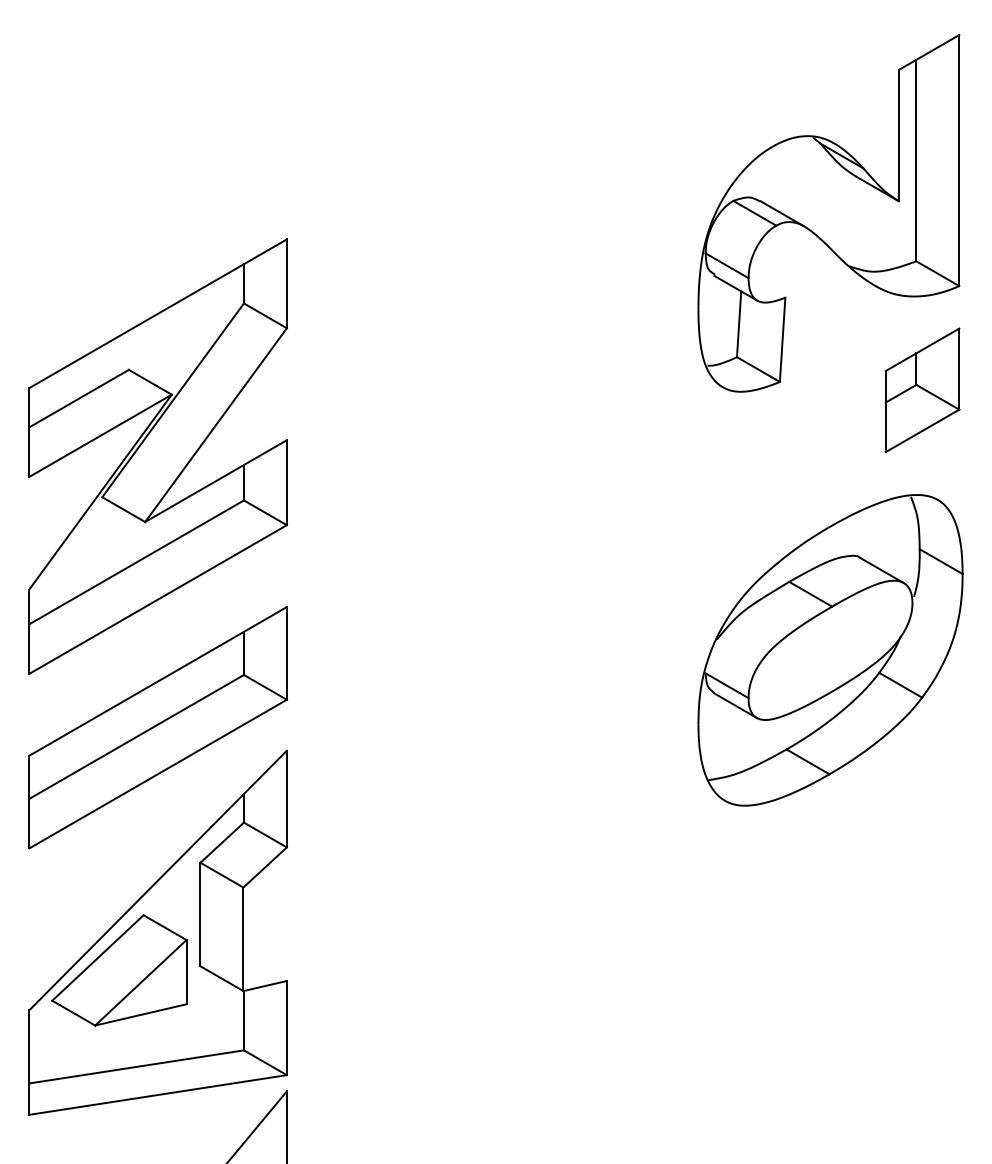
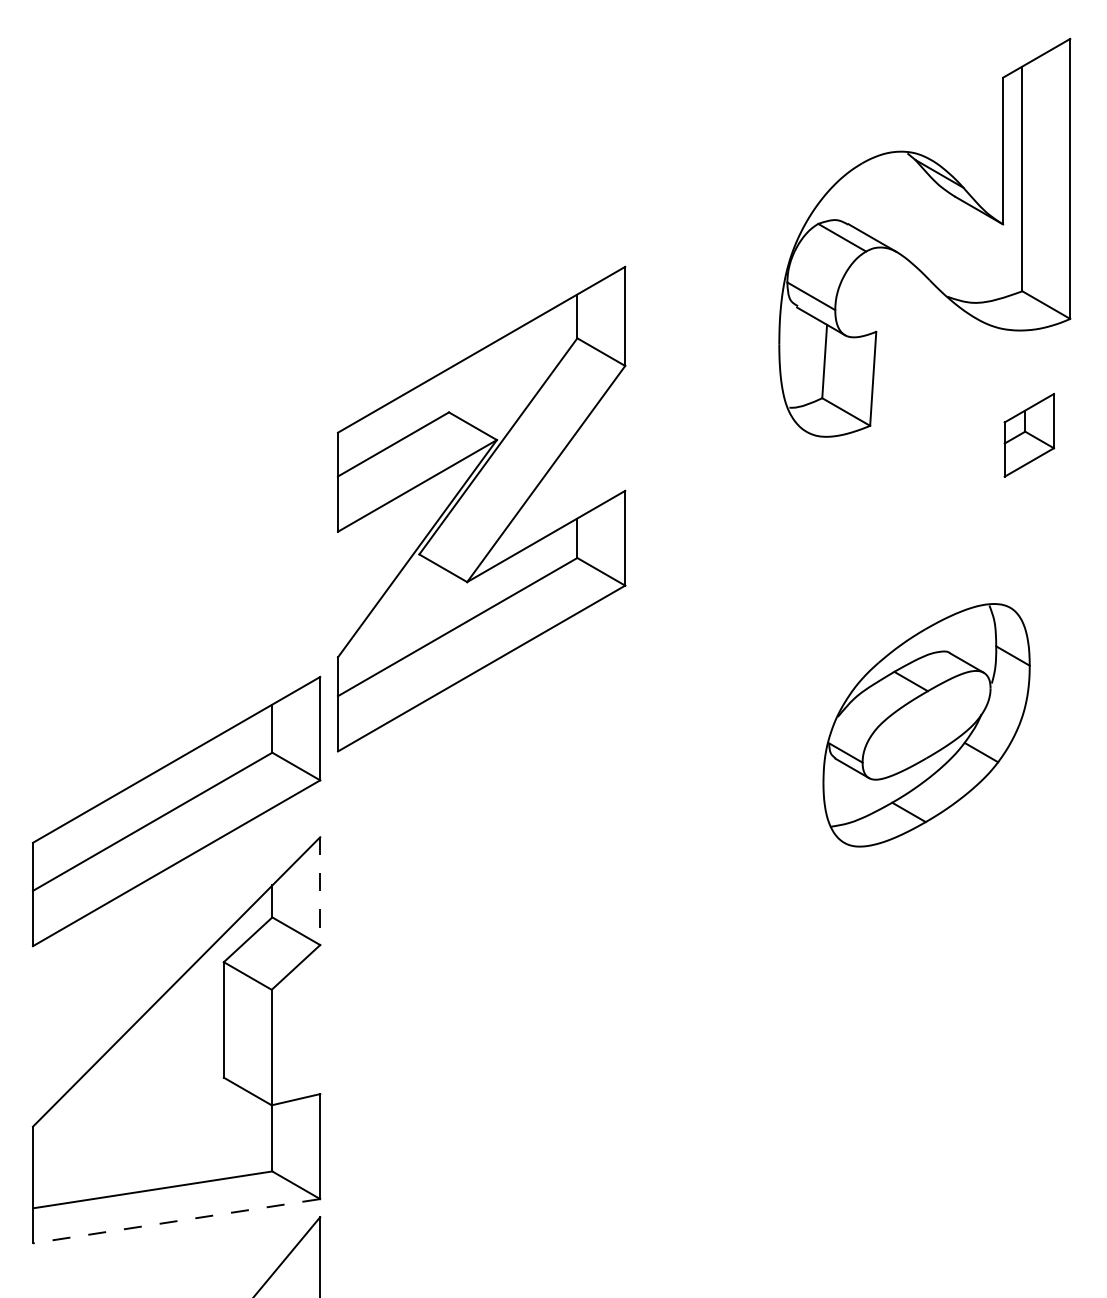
part: (922, 390) -> (1029, 435), size x0.6
part: (158, 456) -> (481, 508), moved
part: (830, 650) -> (926, 725), size x0.7
line: (287, 799) -> (320, 891), solid -> dashed
part: (119, 969) -> (133, 1081), removed
line: (158, 1095) -> (176, 1221), solid -> dashed

